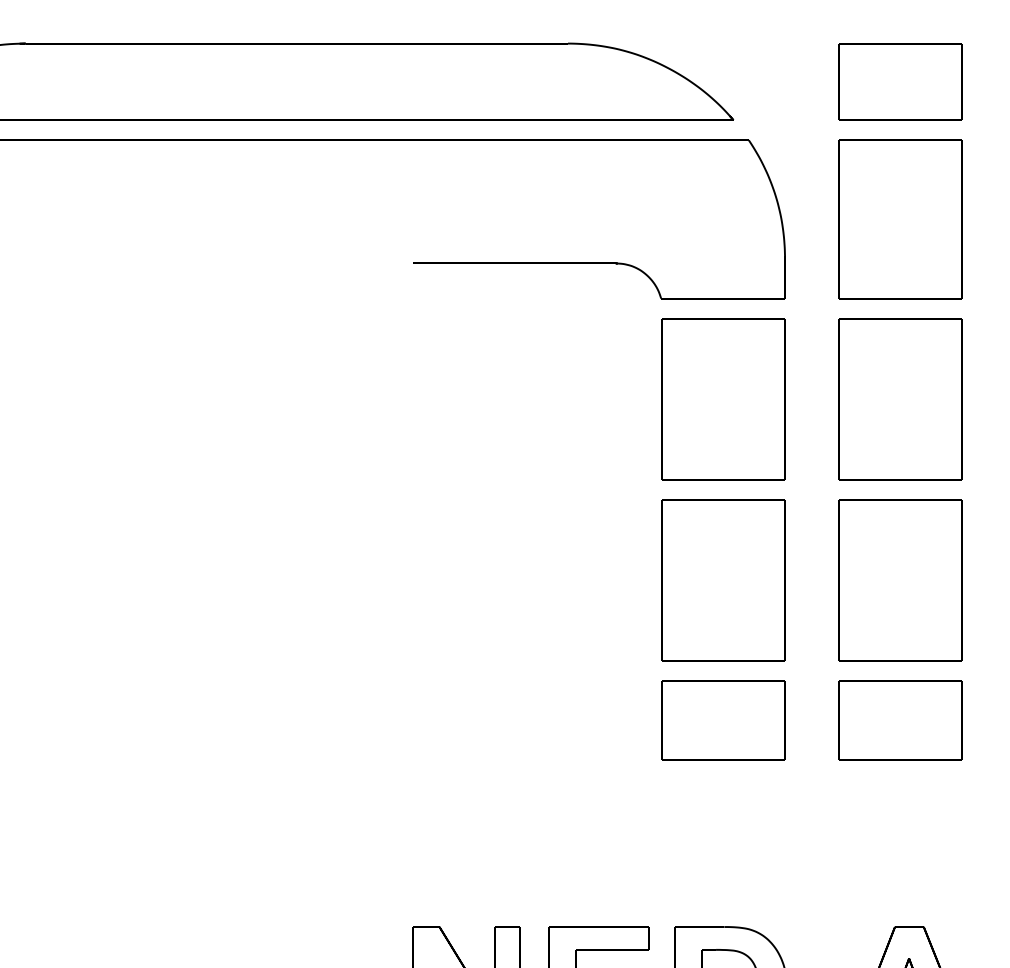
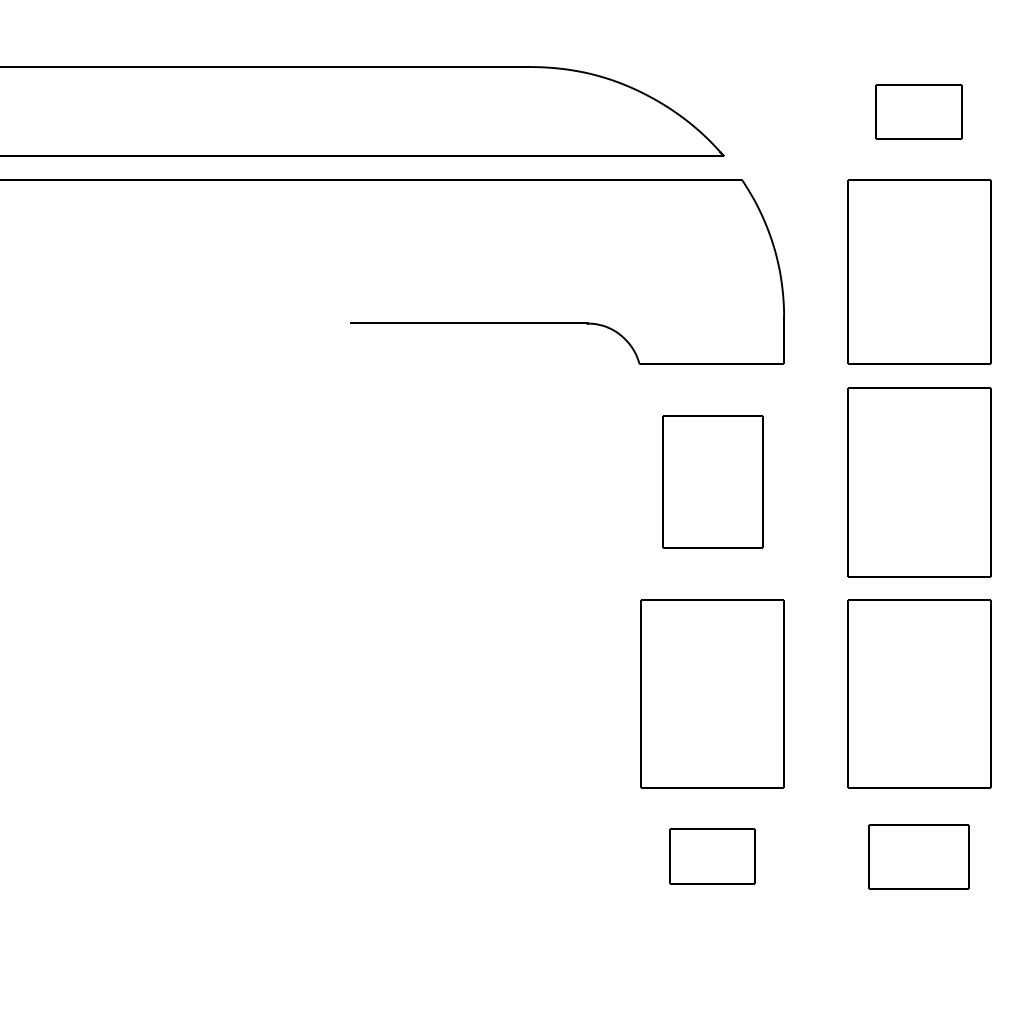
part: (900, 81) -> (918, 111), size x0.6
part: (723, 399) -> (712, 482), size x0.7
part: (723, 720) -> (712, 856), size x0.6
part: (900, 720) -> (918, 856), size x0.7

